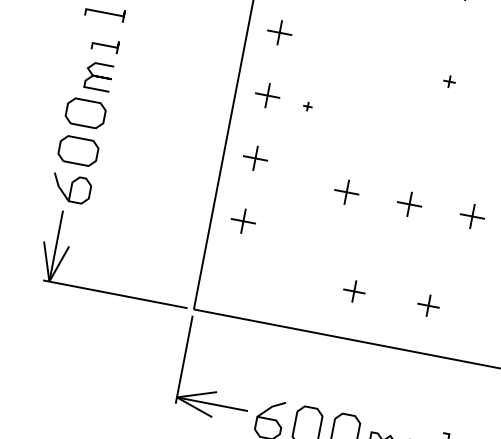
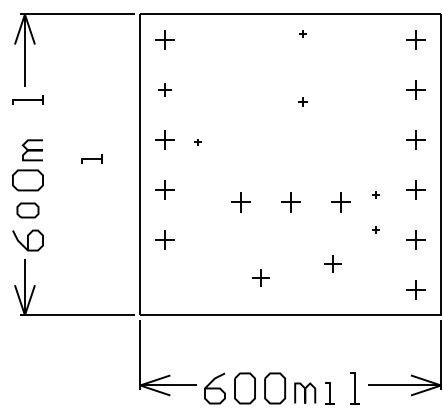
part: (278, 32) -> (164, 89), size x0.7
line: (104, 44) -> (91, 158), moved
part: (77, 150) -> (27, 210), size x0.7
part: (427, 305) -> (332, 263), moved

